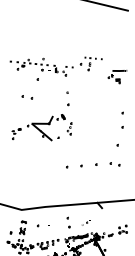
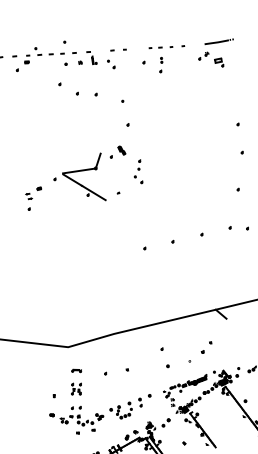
part: (90, 63) -> (162, 58), moved
part: (27, 97) -> (86, 94), moved
part: (85, 222) -> (198, 352), size x1.67

